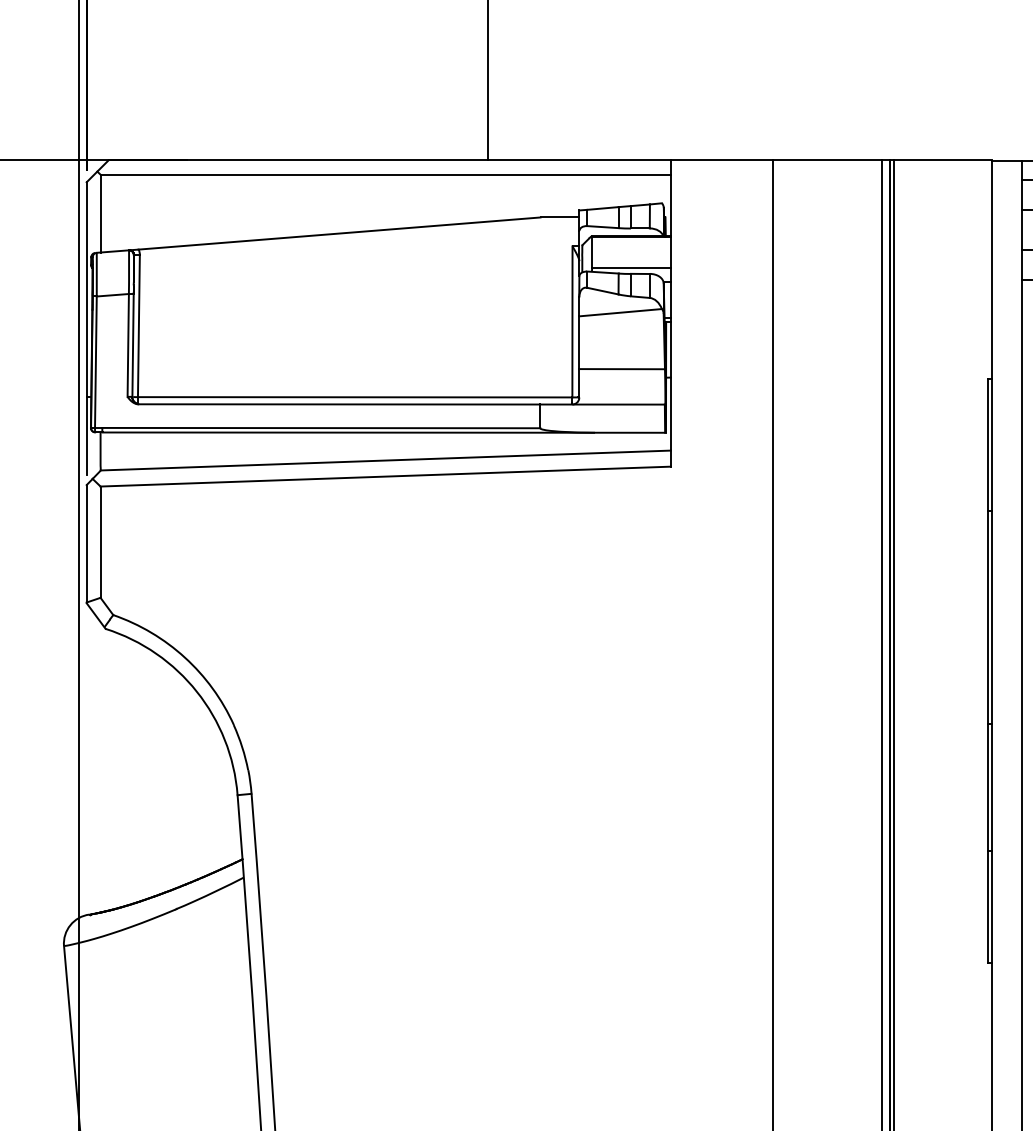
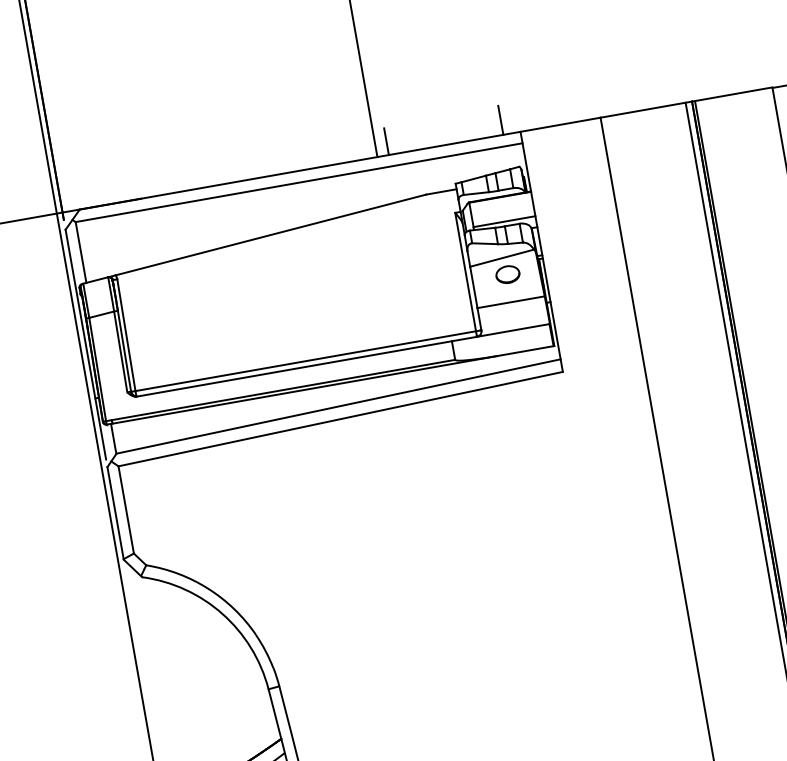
line: (649, 141) -> (501, 120), added
line: (503, 143) -> (386, 141), added
part: (623, 333) -> (507, 274), added

